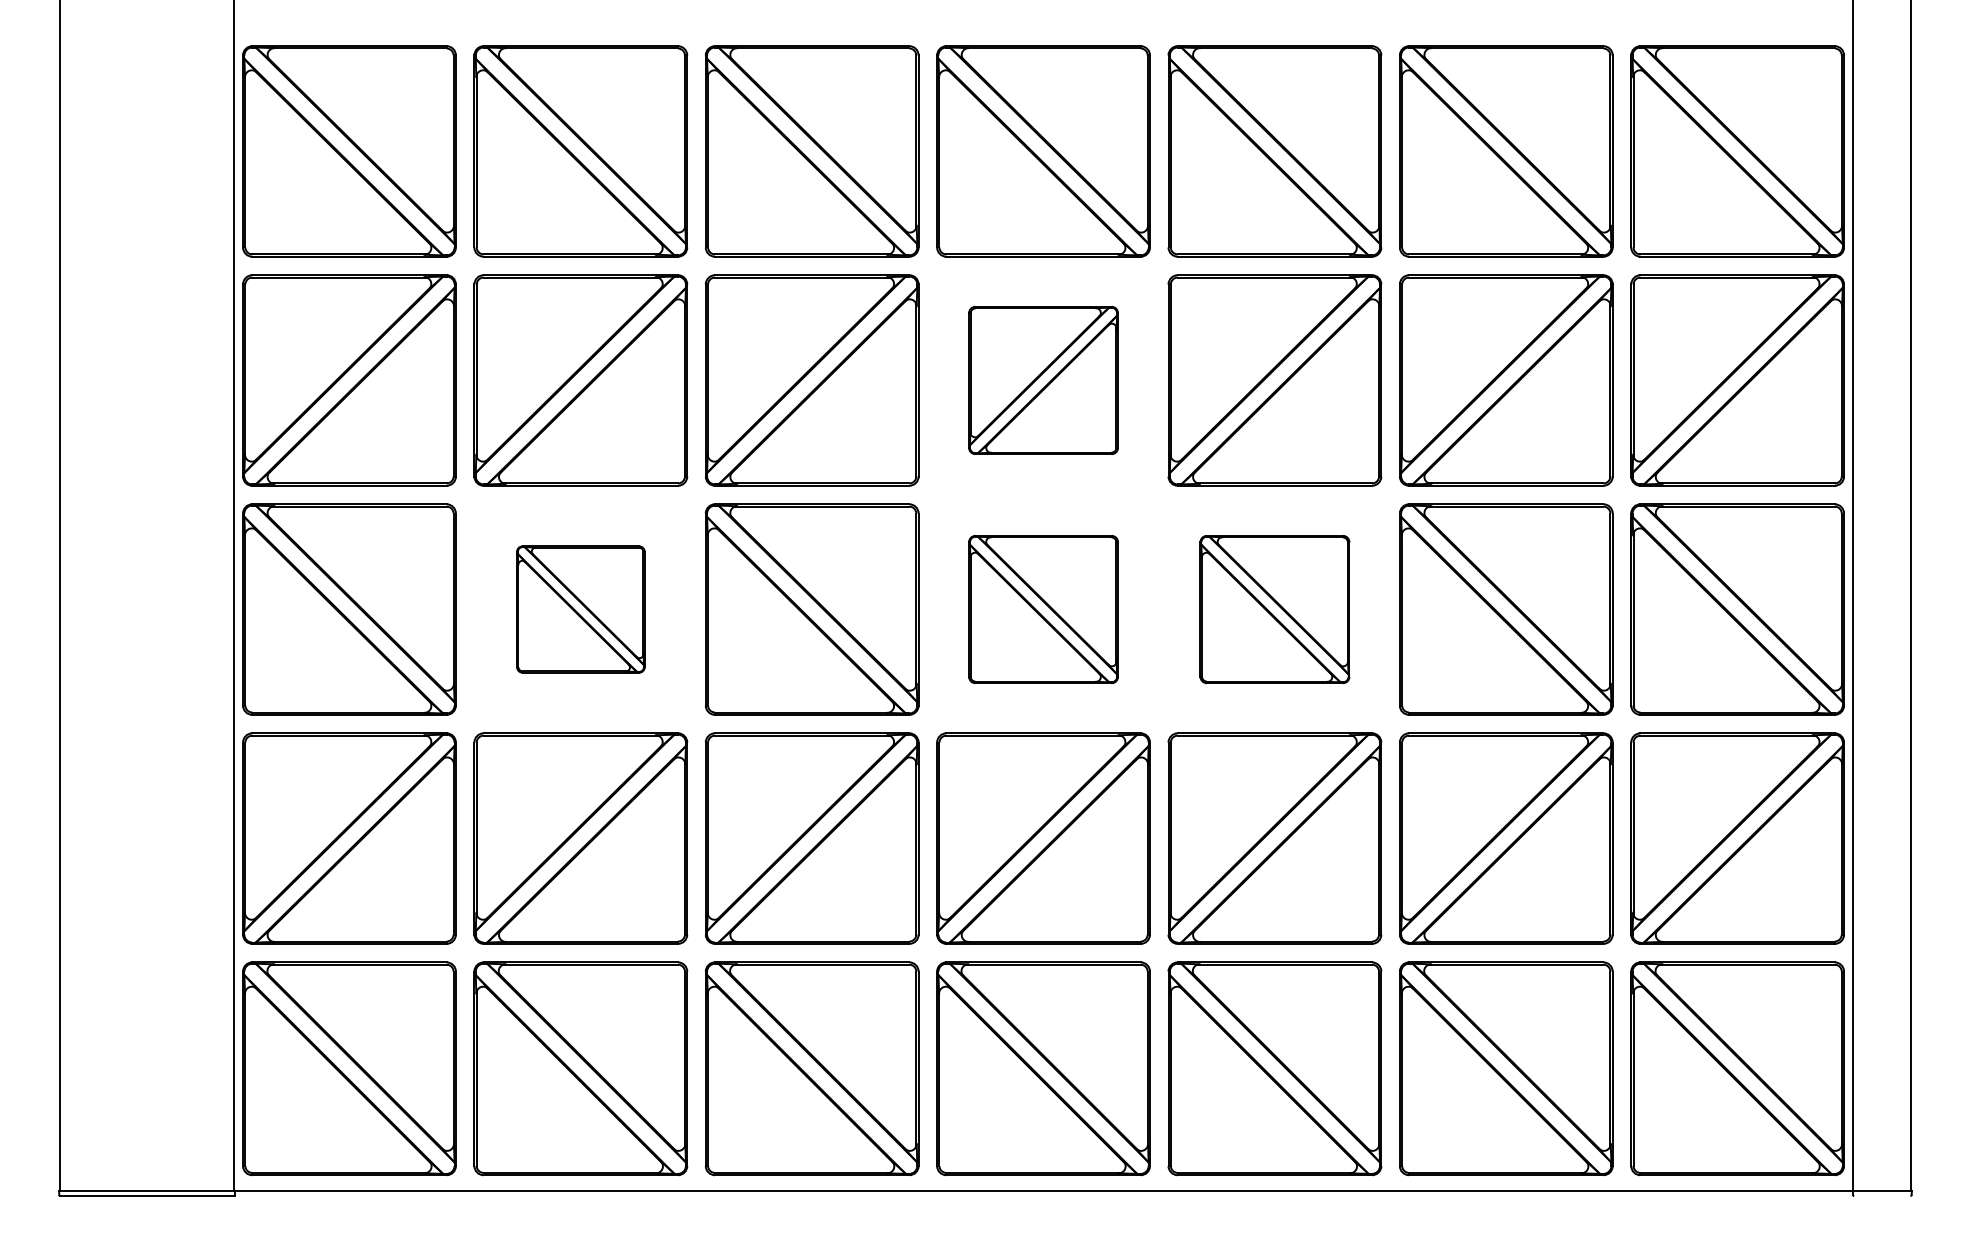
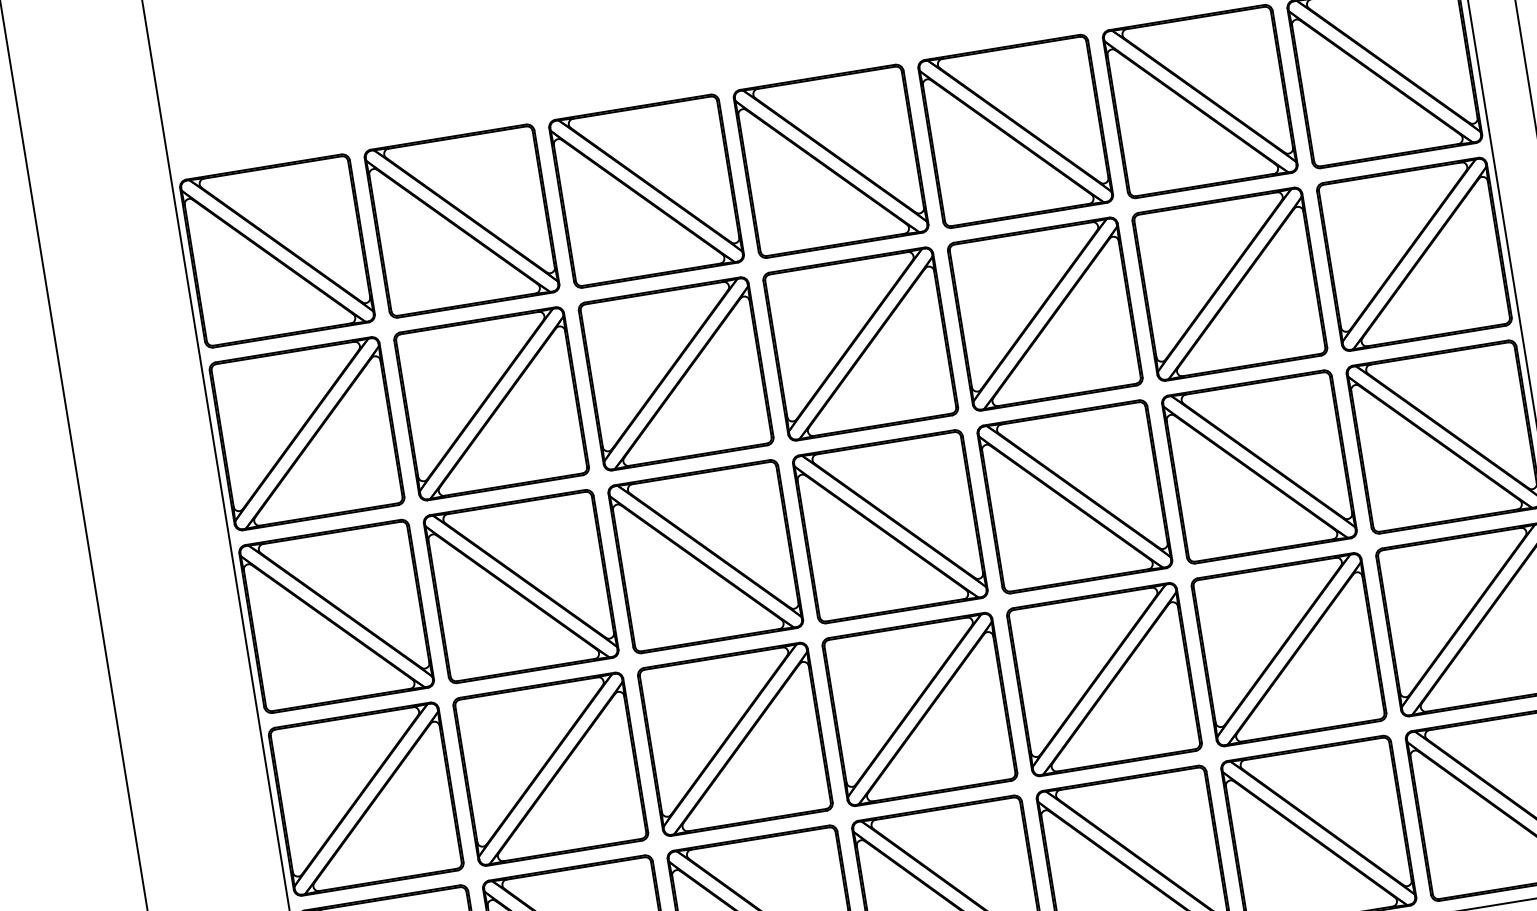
part: (1043, 380) -> (860, 344), size x1.43
part: (580, 609) -> (520, 586), size x1.67
part: (1043, 609) -> (890, 526), size x1.43
part: (1274, 609) -> (1074, 496), size x1.43

